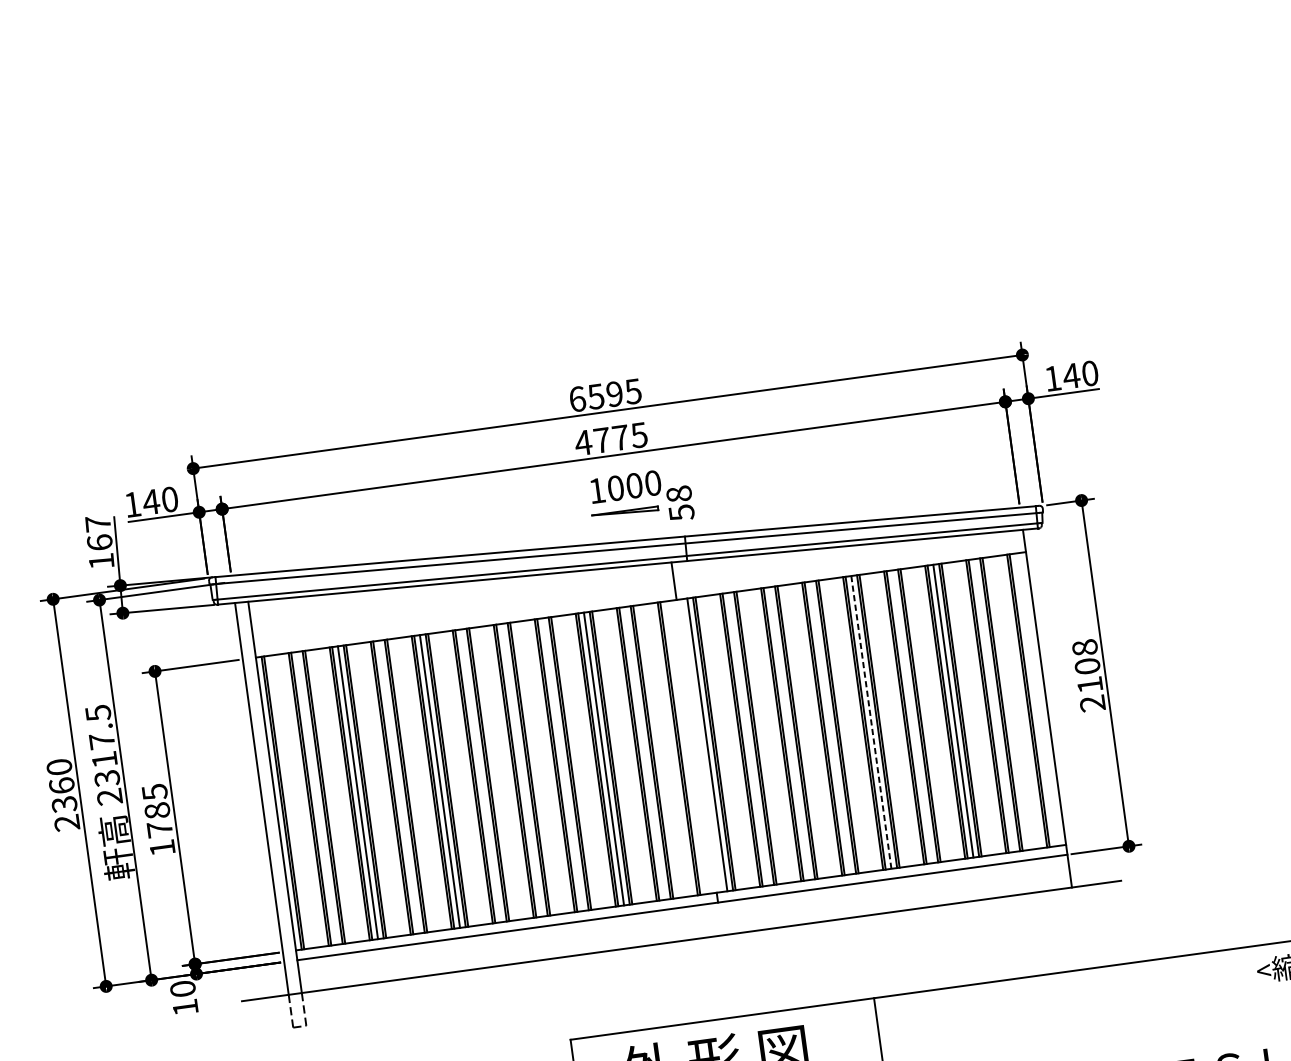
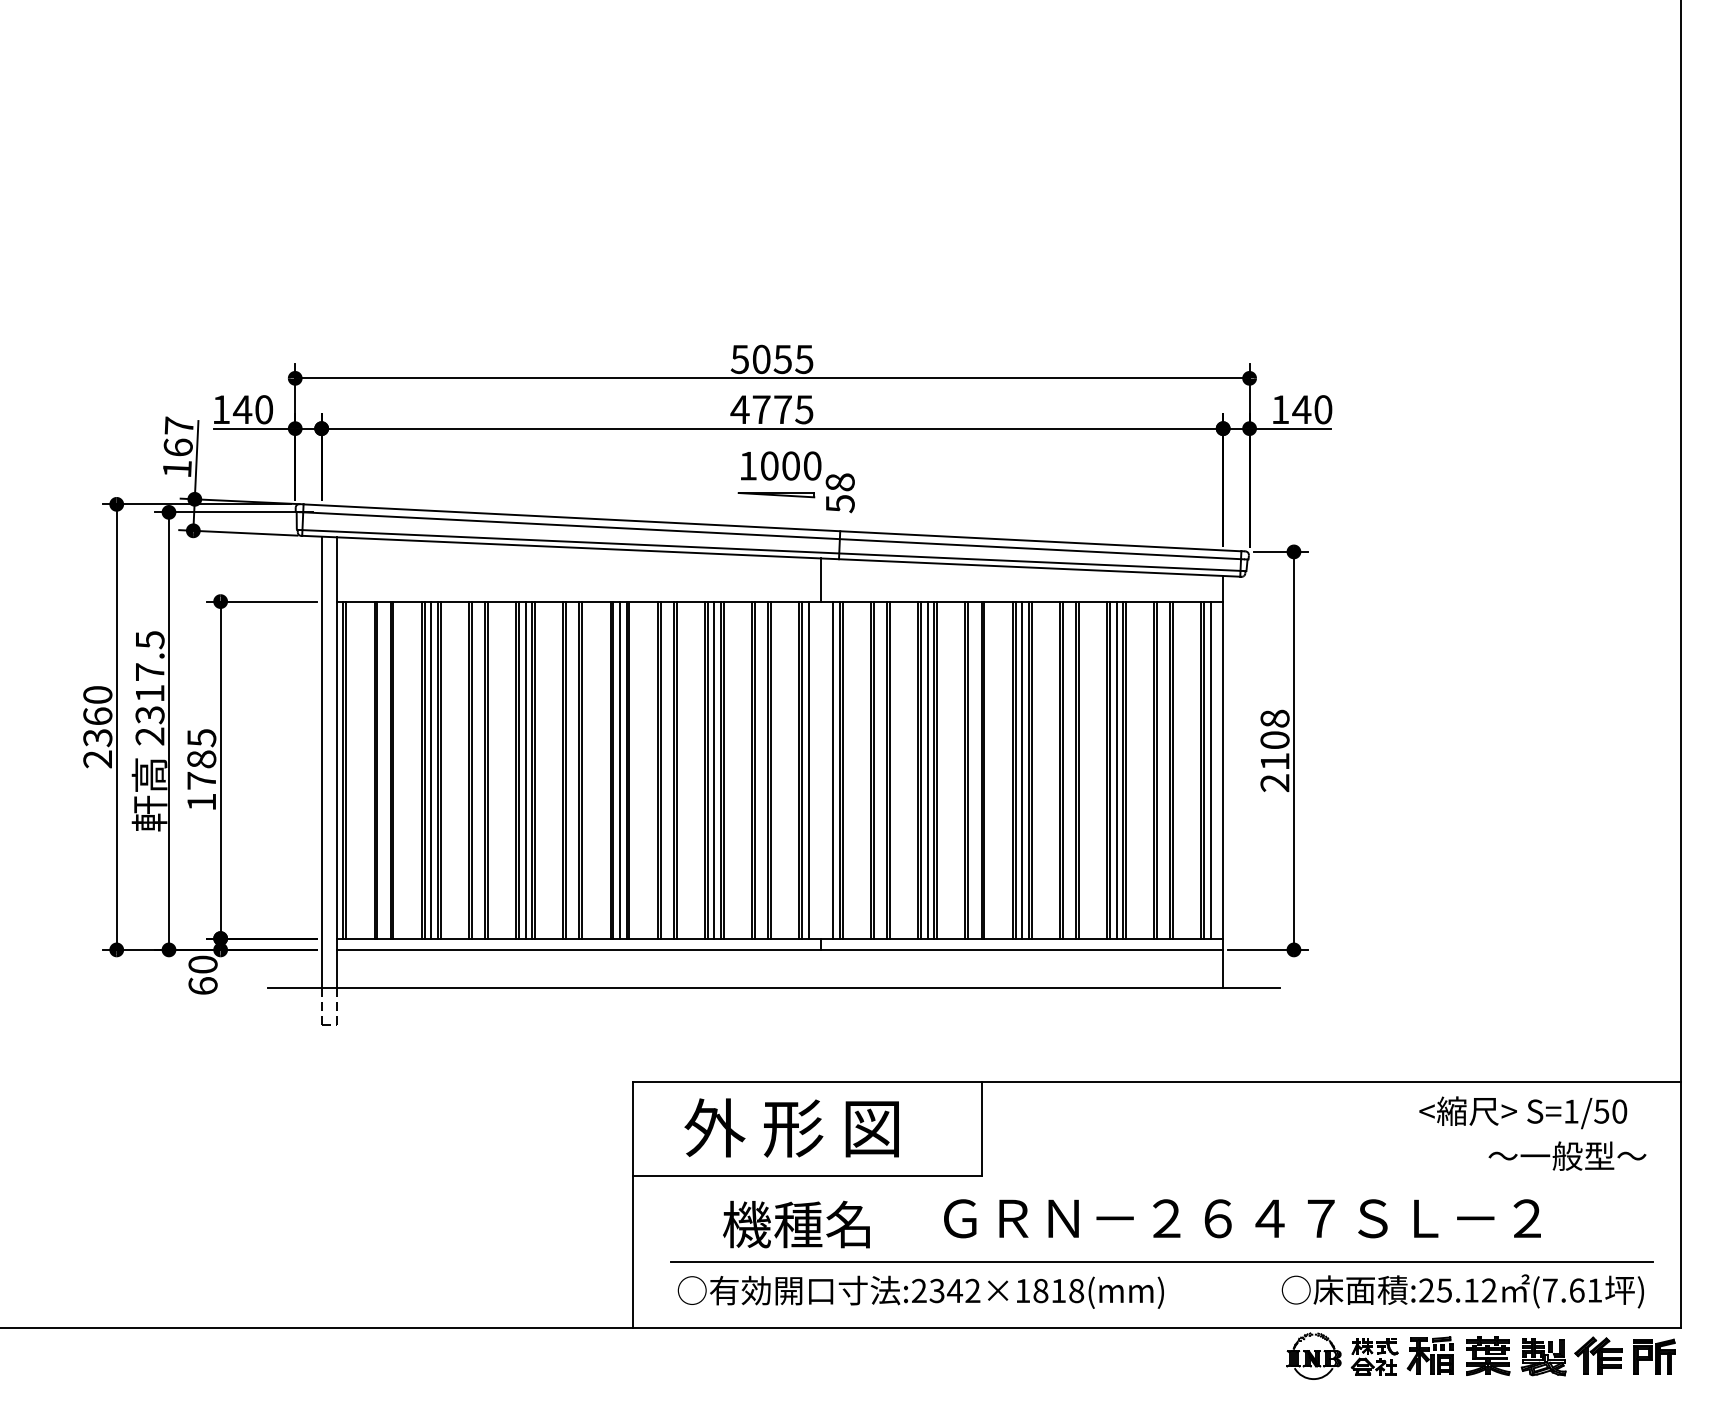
text: (595, 396) -> (760, 359), 6595 -> 5055
line: (1034, 699) -> (1210, 769), added
line: (871, 722) -> (1022, 770), dashed -> solid
line: (789, 733) -> (927, 769), added
line: (685, 747) -> (808, 769), added
line: (521, 769) -> (619, 769), added
text: (184, 1007) -> (202, 985), 10 -> 60

